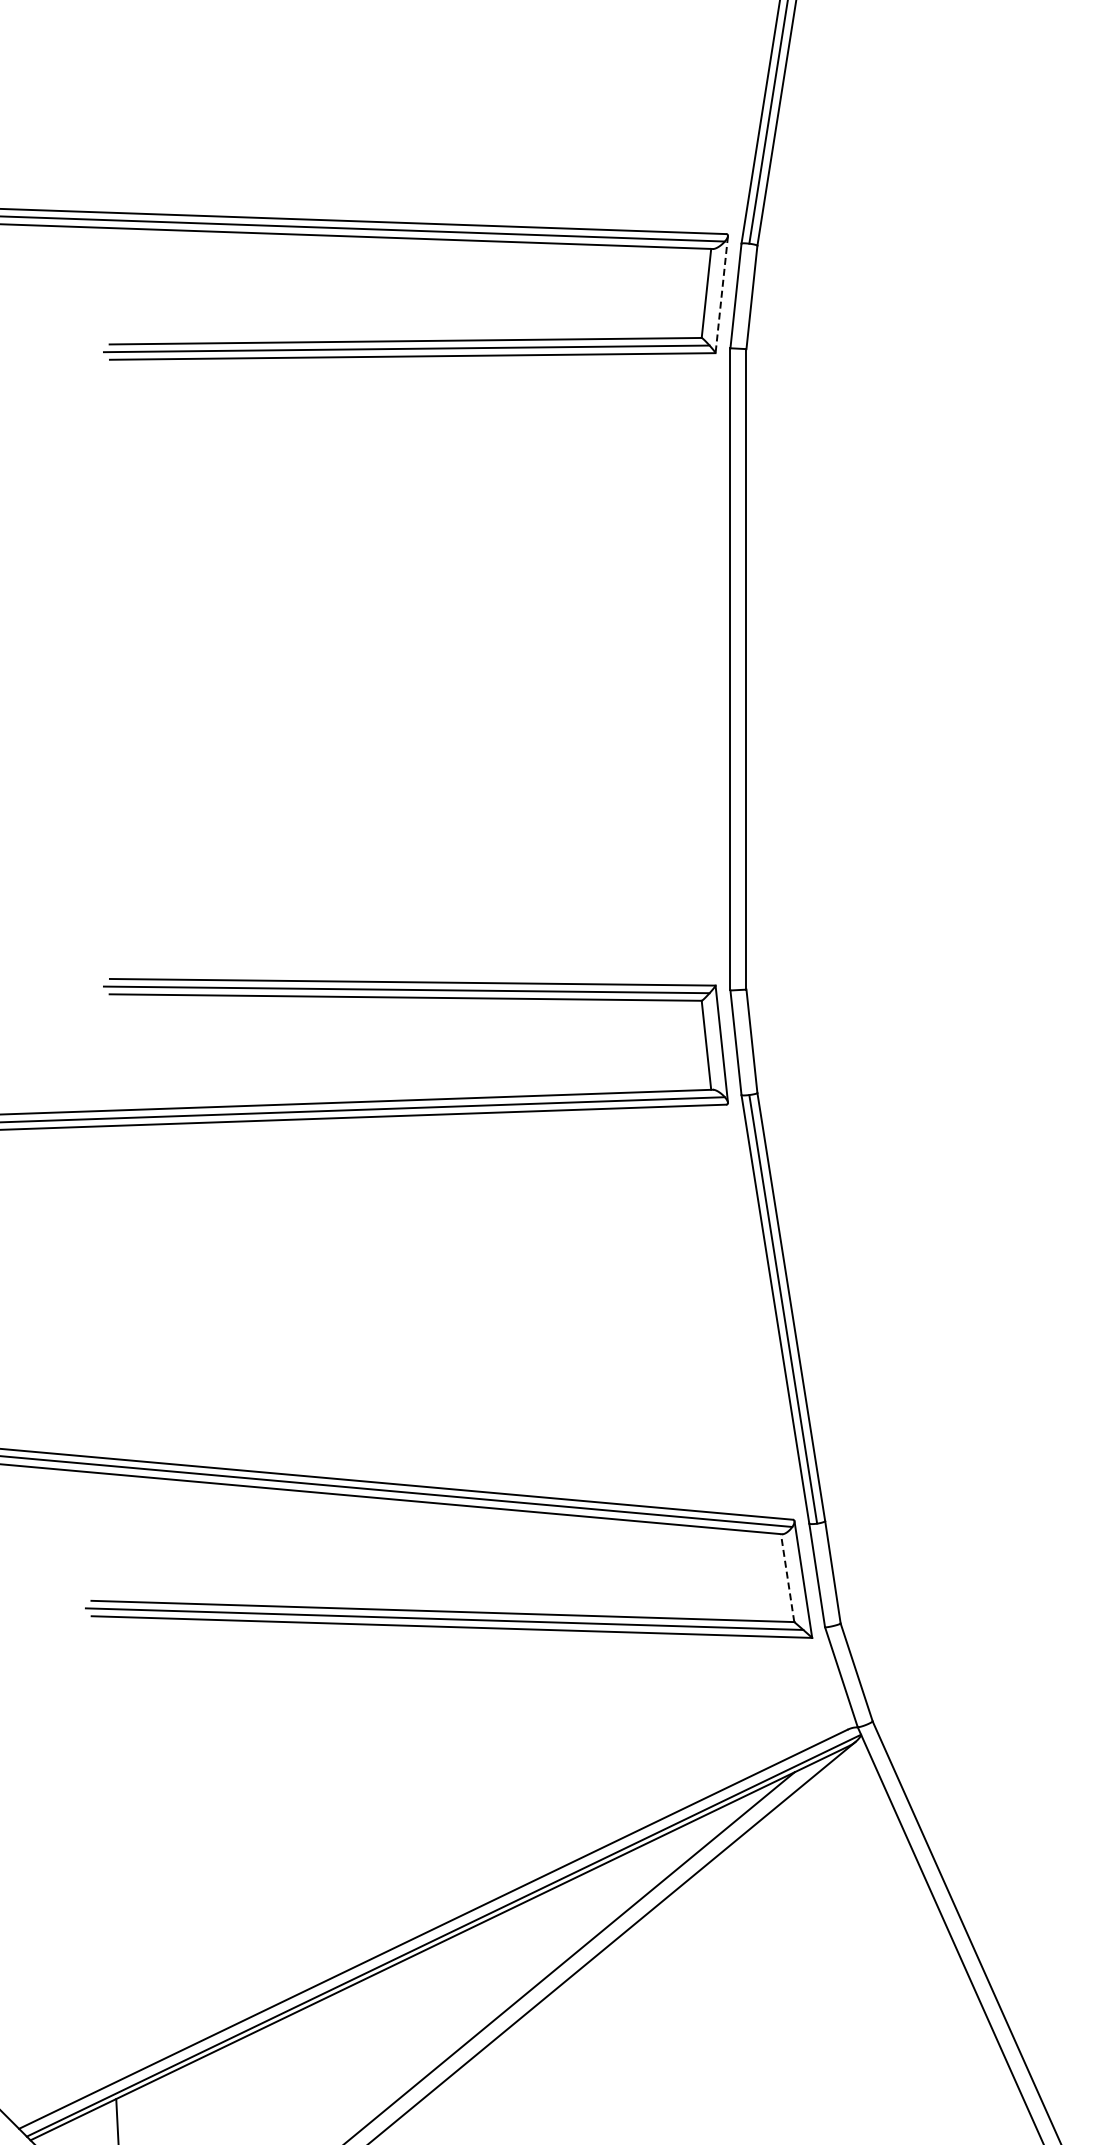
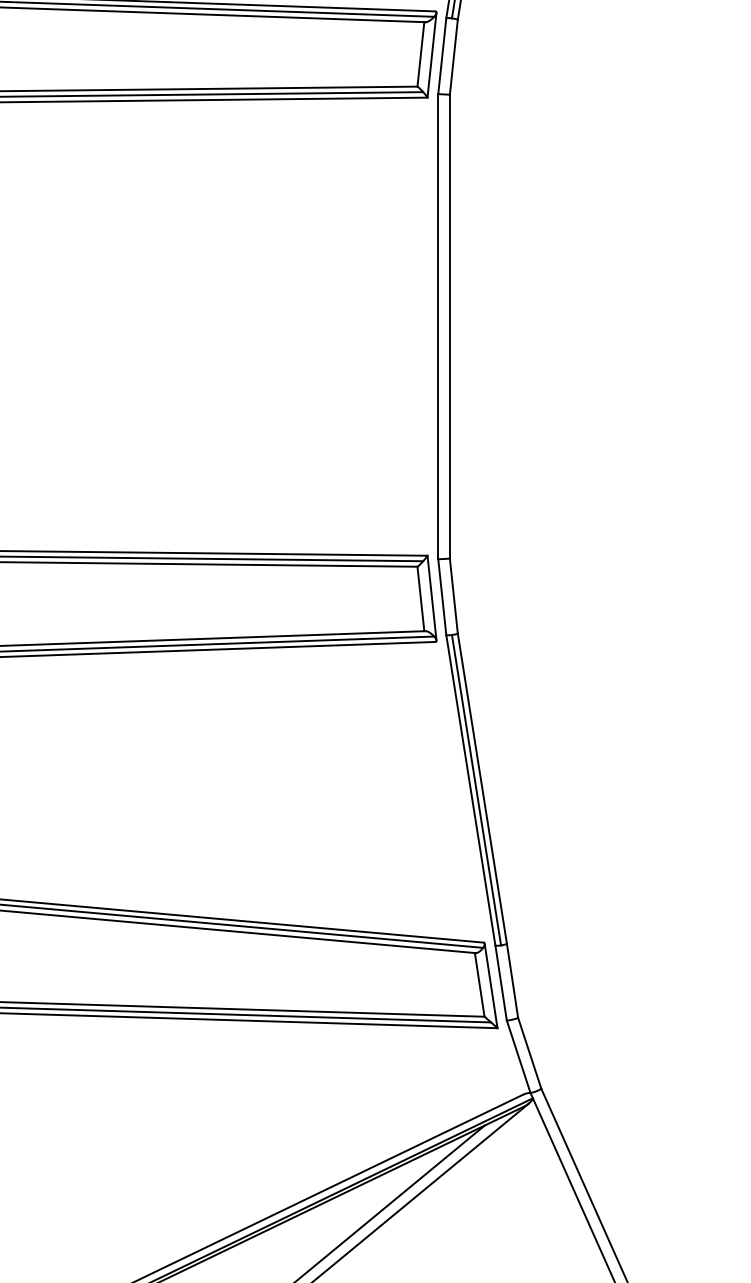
line: (721, 294) -> (431, 55), dashed -> solid
line: (787, 1577) -> (479, 984), dashed -> solid

